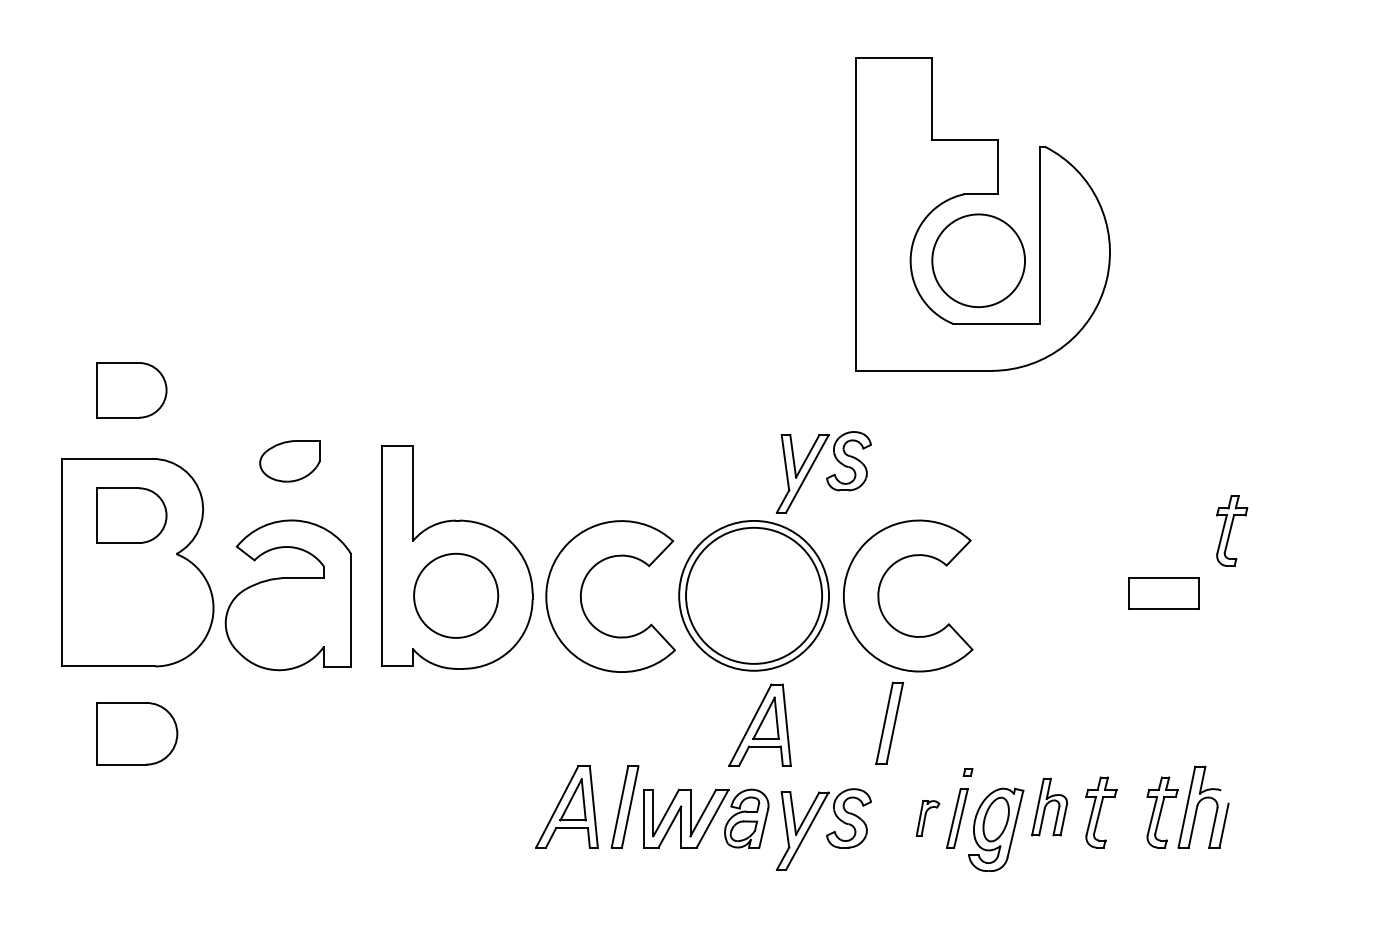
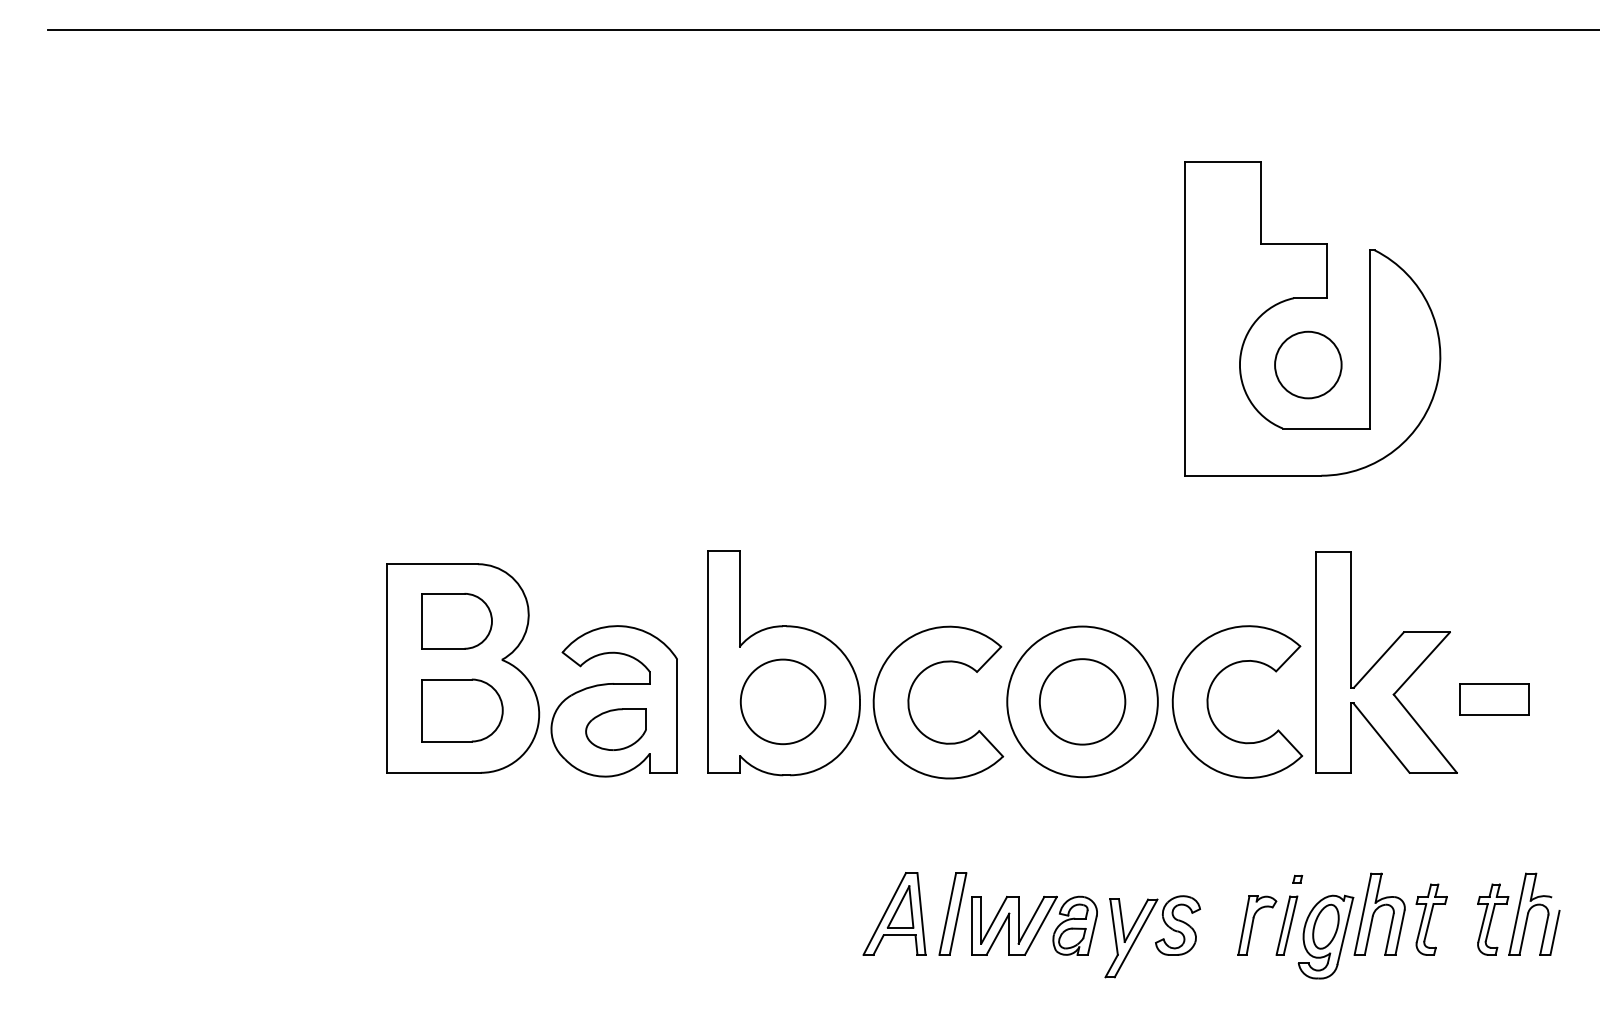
circle: (978, 260) -> (1308, 364), size x0.71
part: (131, 389) -> (456, 494), removed
part: (289, 461) -> (615, 729), moved
part: (827, 477) -> (1156, 582), removed
part: (1232, 530) -> (1563, 636), removed
part: (1056, 556) -> (1386, 662), added
circle: (754, 595) -> (1082, 701), size x0.62
part: (889, 722) -> (1218, 829), removed
part: (759, 724) -> (1088, 831), removed
part: (137, 733) -> (462, 710), moved
part: (1049, 806) -> (1379, 913), size x1.43
part: (928, 818) -> (1257, 925), size x1.67

